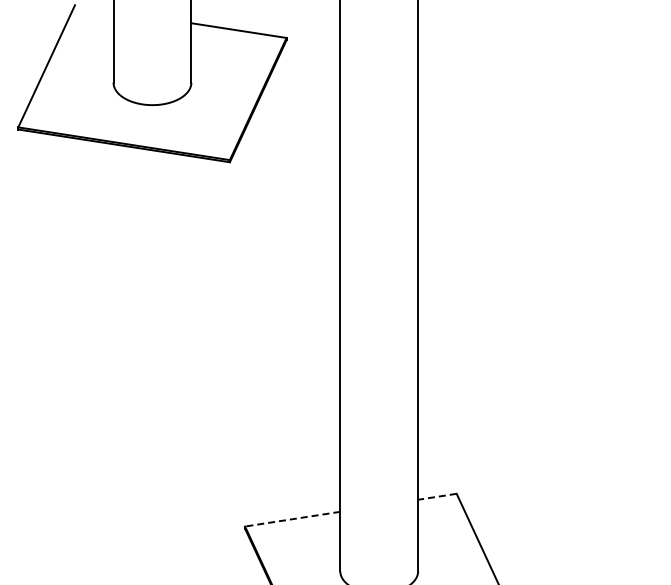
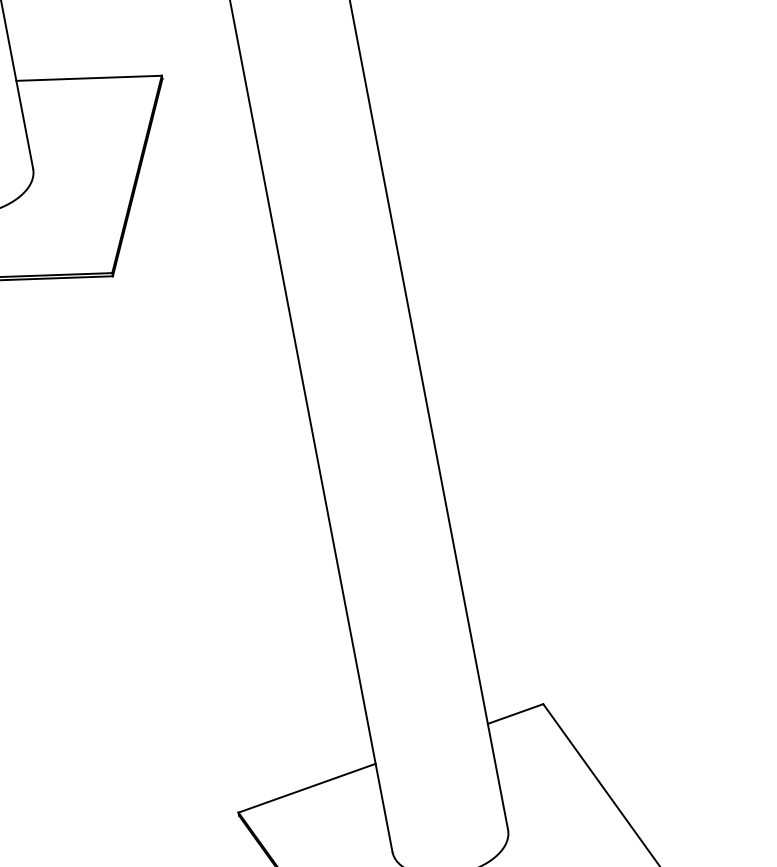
line: (436, 496) -> (514, 713), dashed -> solid
line: (292, 519) -> (306, 788), dashed -> solid

